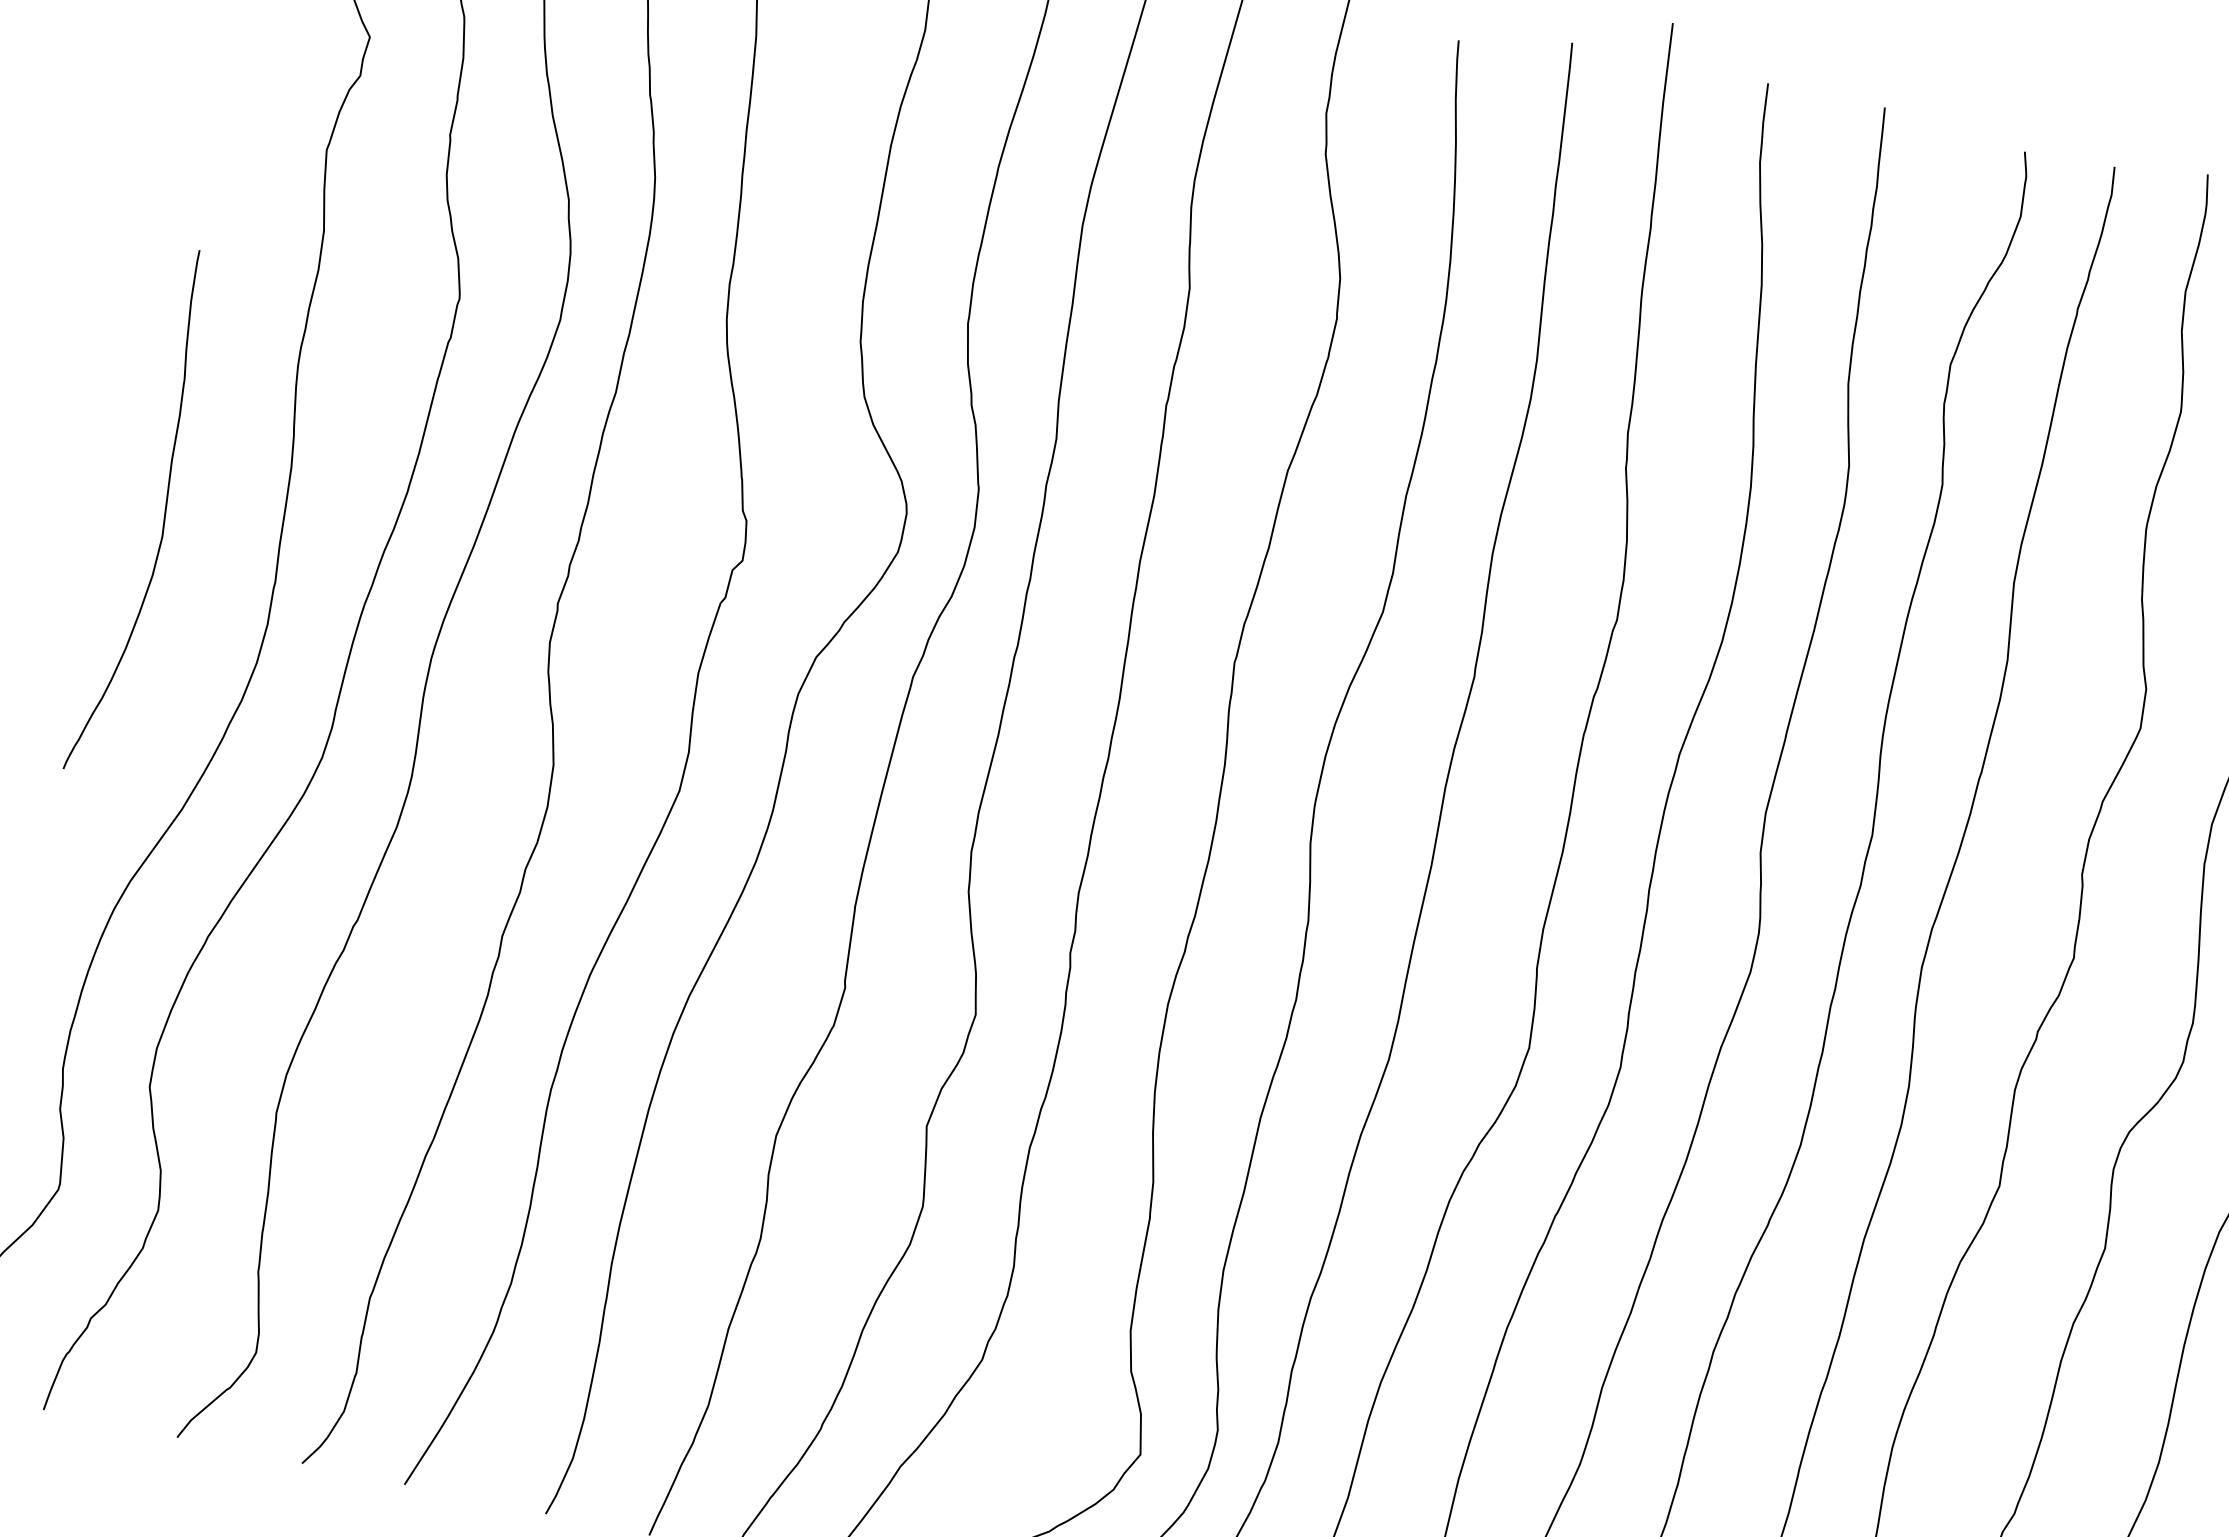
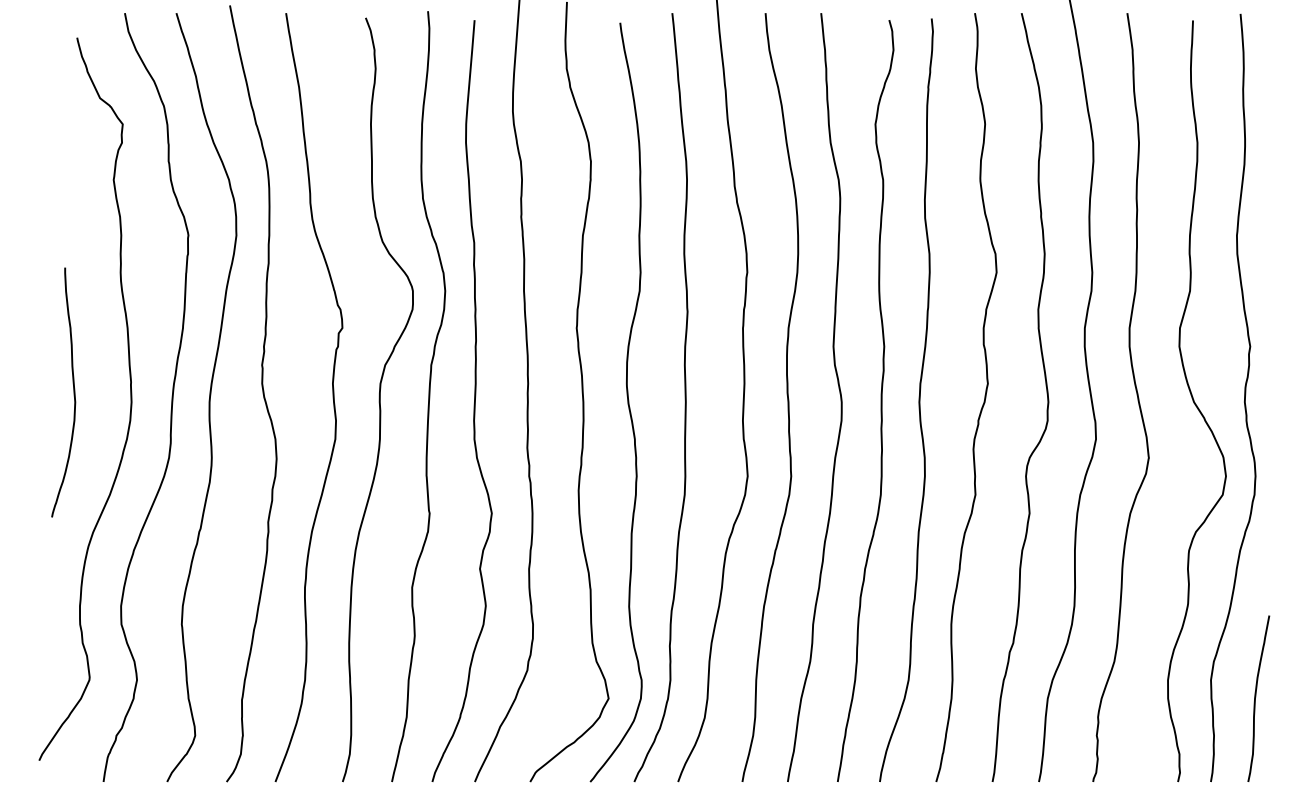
curve: (162, 515) -> (73, 392), moved

